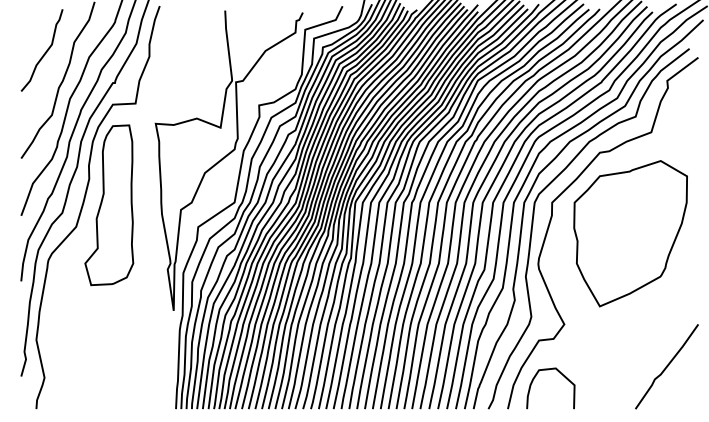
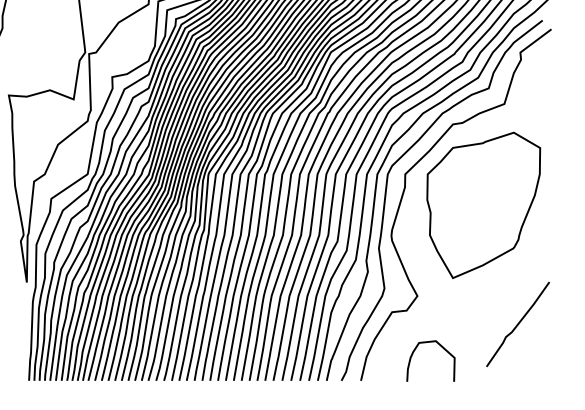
curve: (666, 366) -> (517, 324), moved
curve: (559, 373) -> (439, 346), moved

